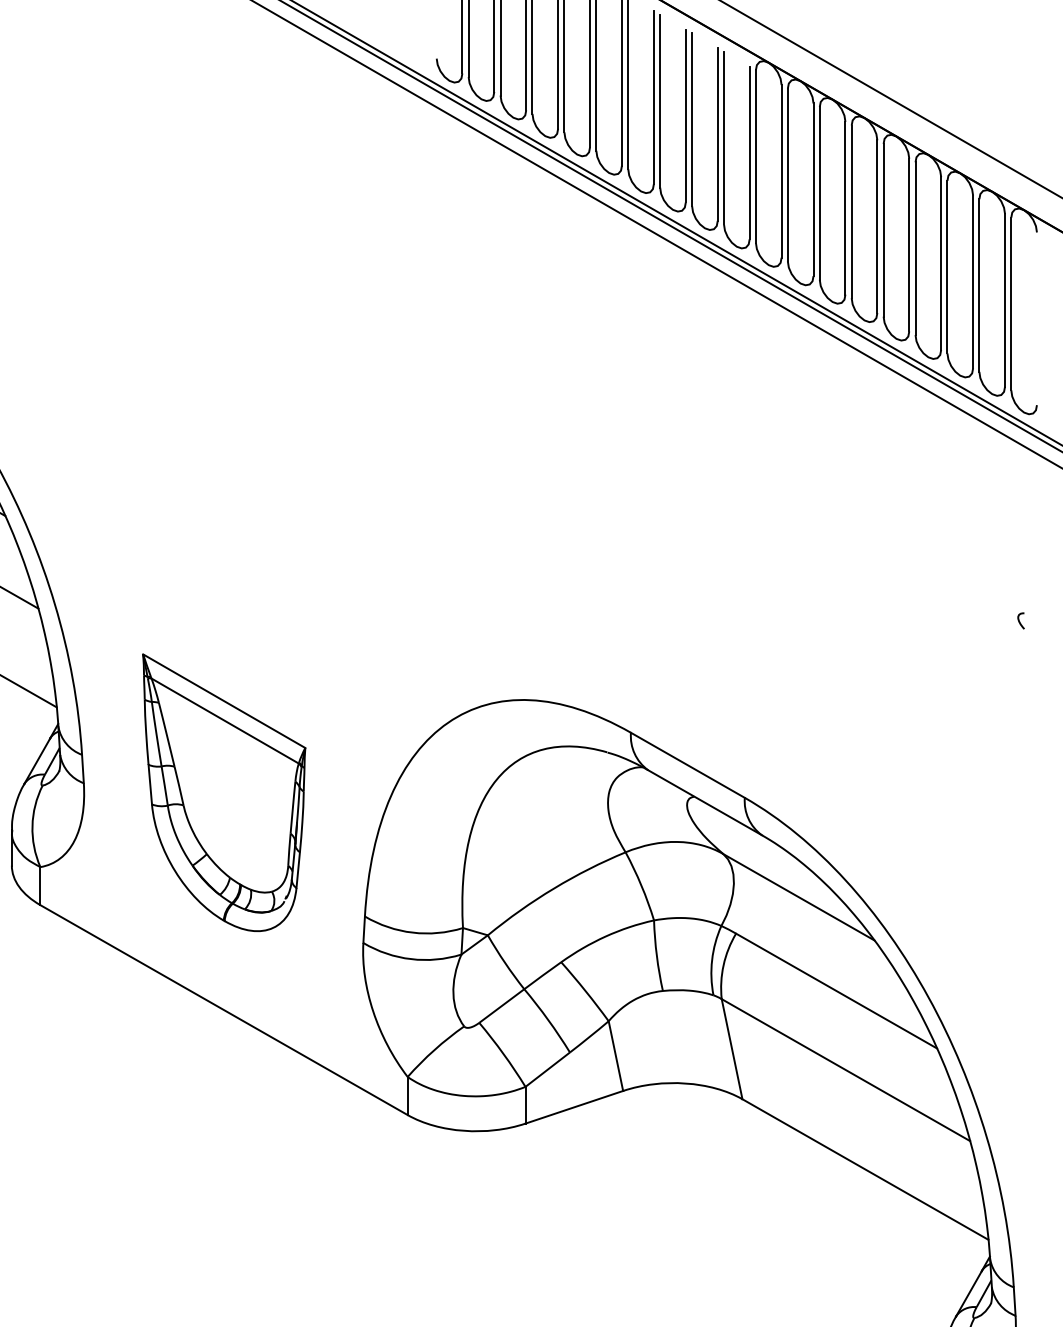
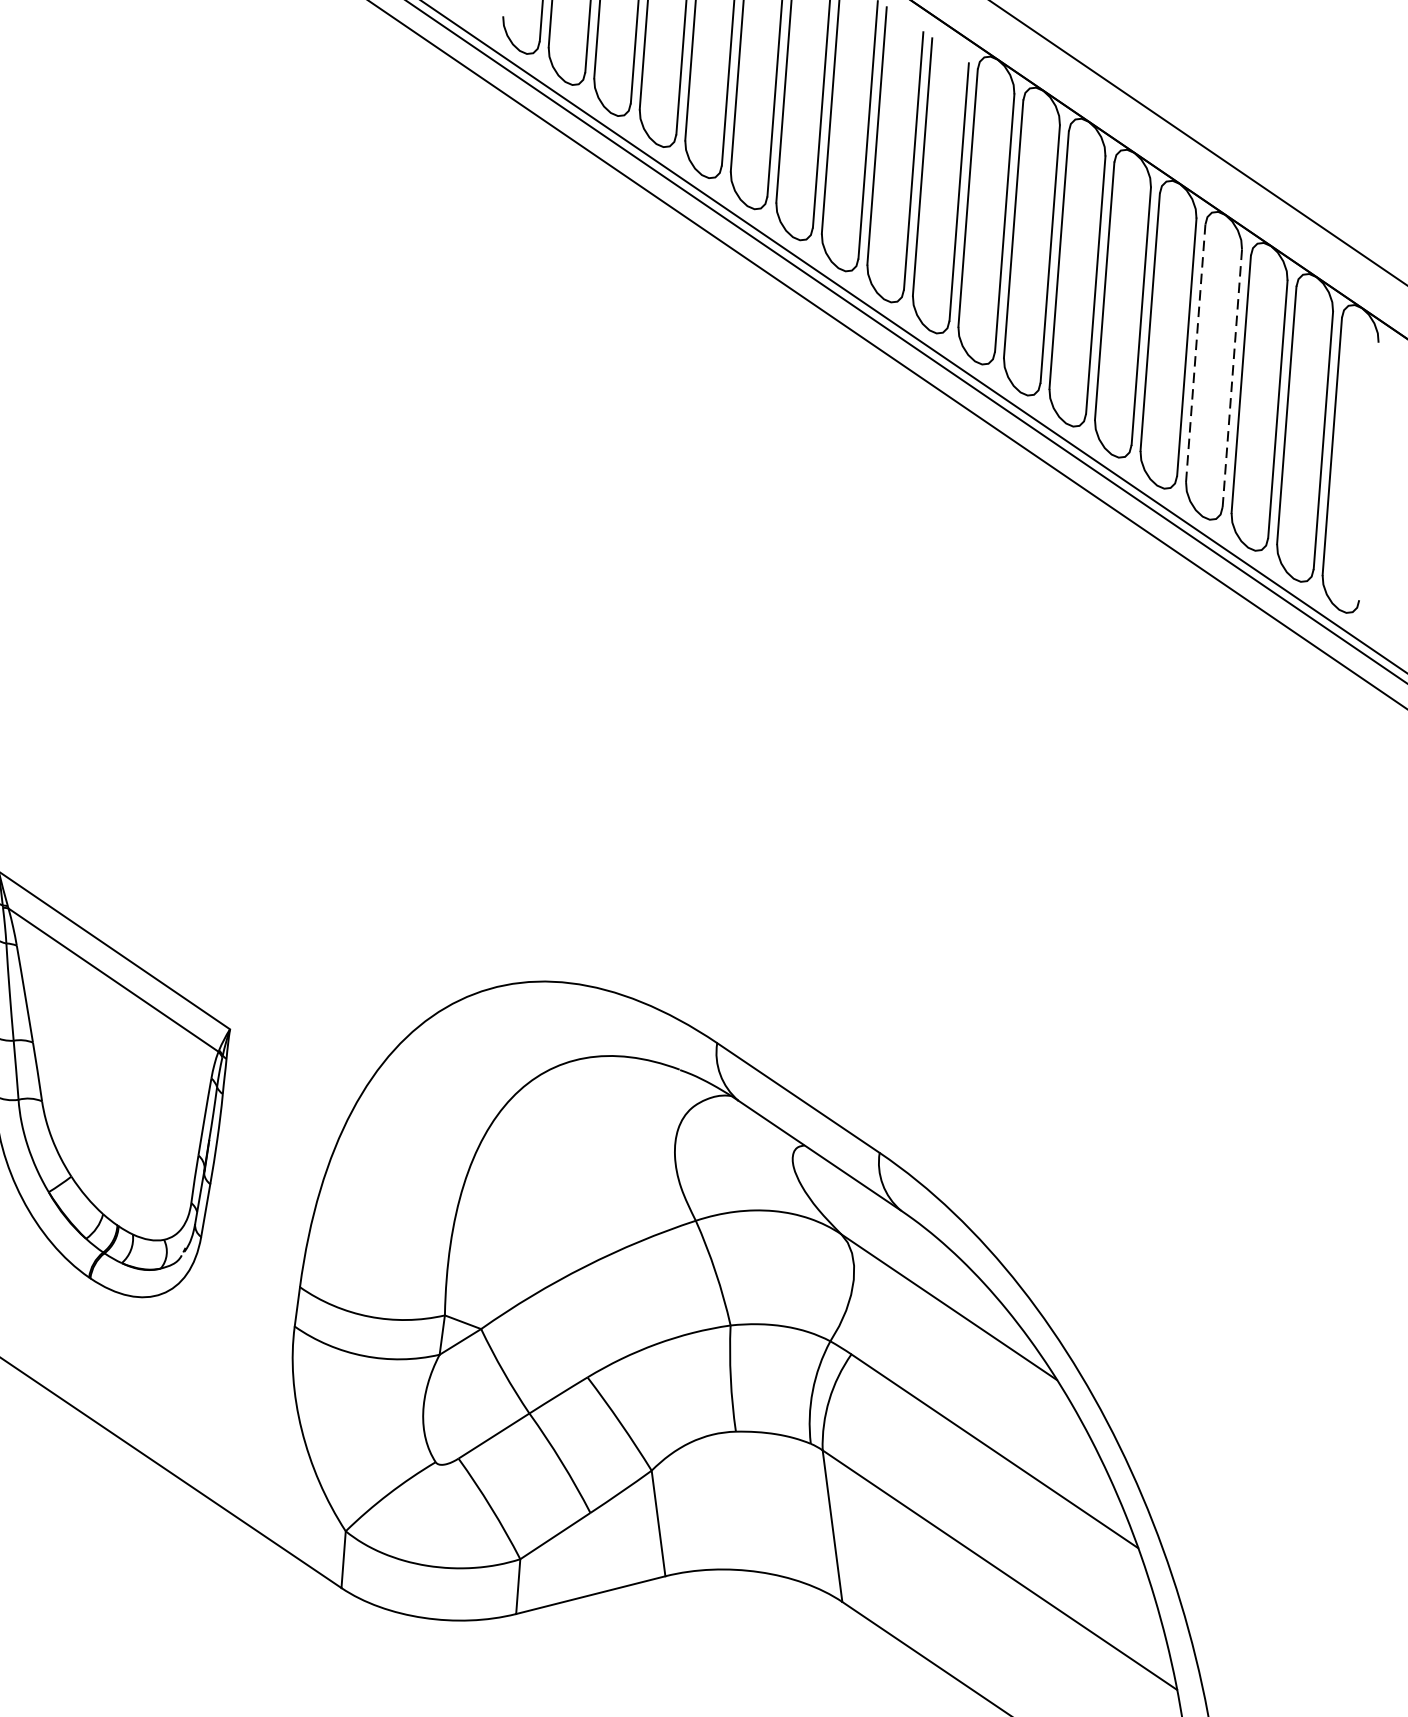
line: (915, 248) -> (1195, 353), solid -> dashed
line: (941, 264) -> (1232, 379), solid -> dashed
curve: (1019, 620) -> (1309, 919), removed

